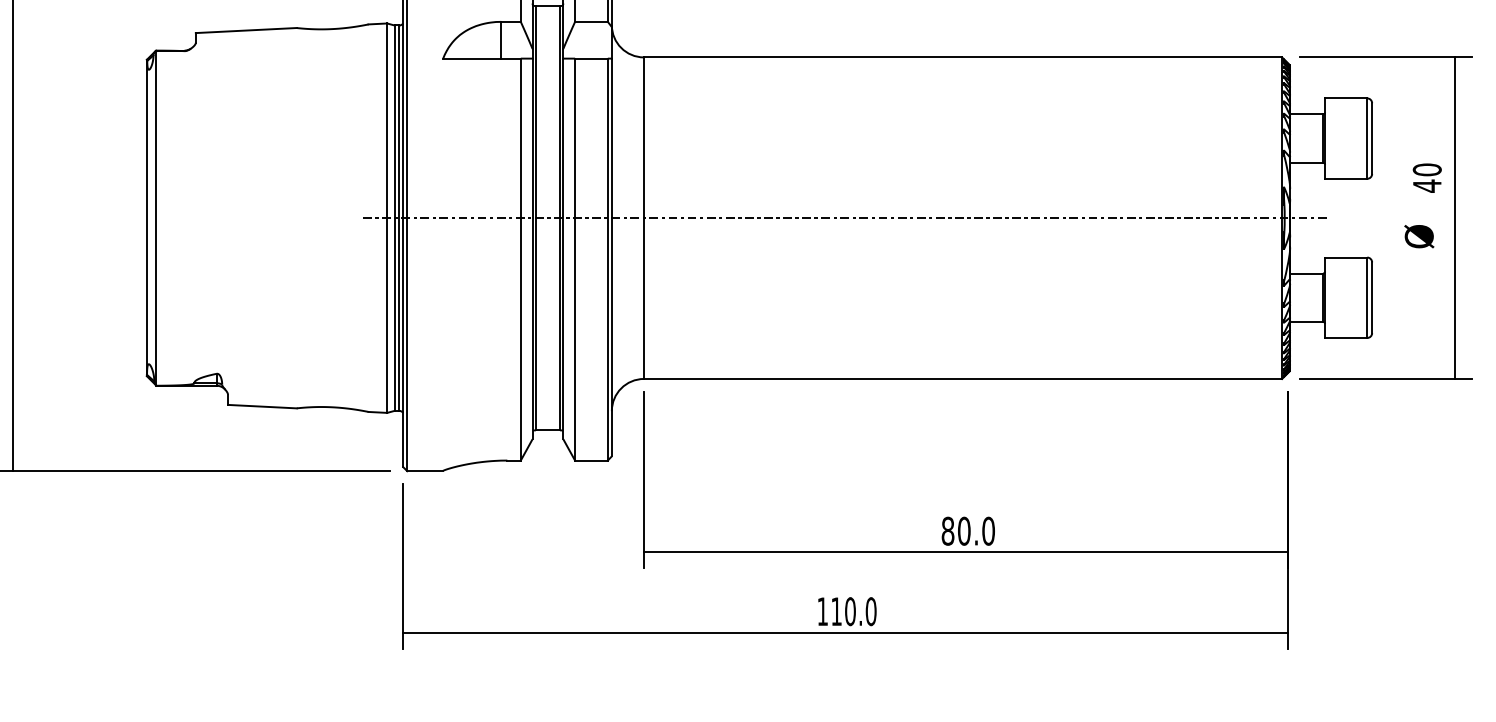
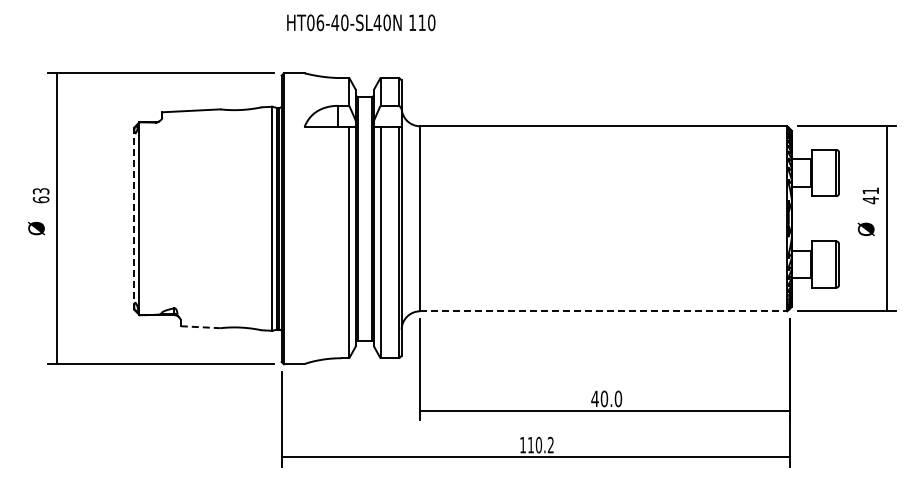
text: (1426, 169) -> (870, 190), 40 -> 41
line: (147, 217) -> (134, 218), solid -> dashed
line: (844, 217) -> (535, 218), removed
line: (962, 379) -> (603, 311), solid -> dashed
line: (262, 407) -> (200, 327), solid -> dashed
text: (947, 530) -> (594, 398), 80.0 -> 40.0
text: (870, 612) -> (550, 445), 110.0 -> 110.2

